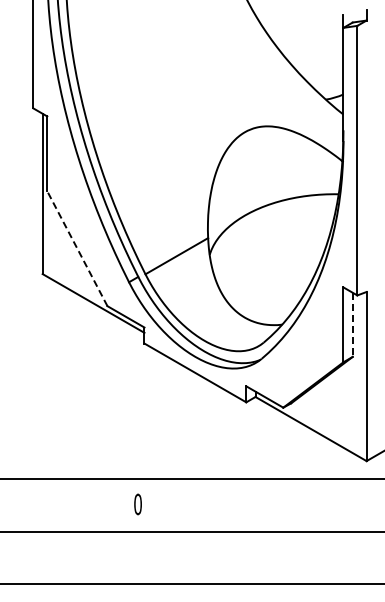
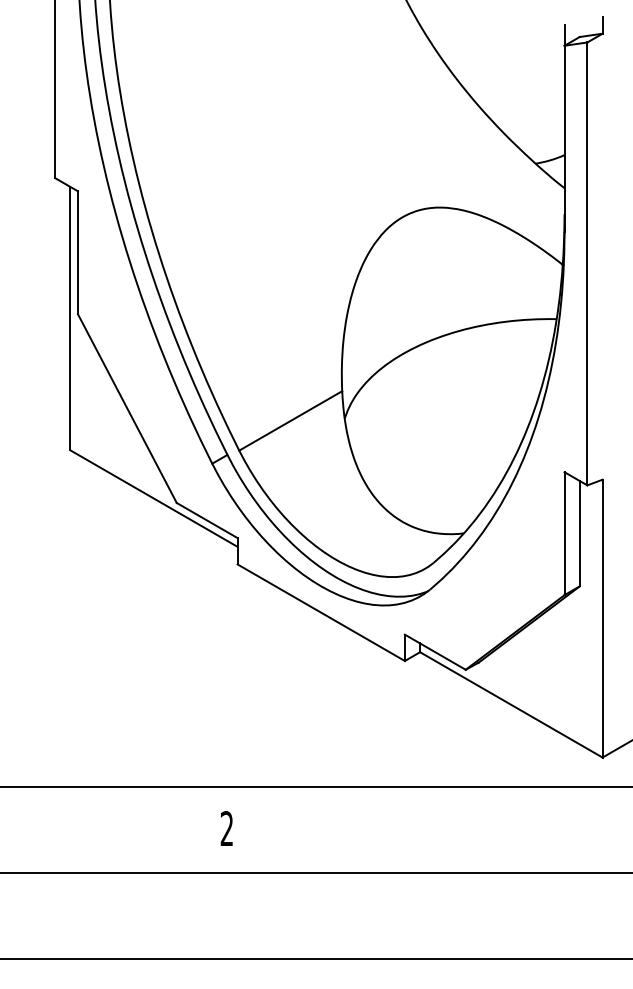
line: (77, 248) -> (127, 408), dashed -> solid
line: (352, 325) -> (579, 534), dashed -> solid
text: (137, 504) -> (226, 828), 0 -> 2

